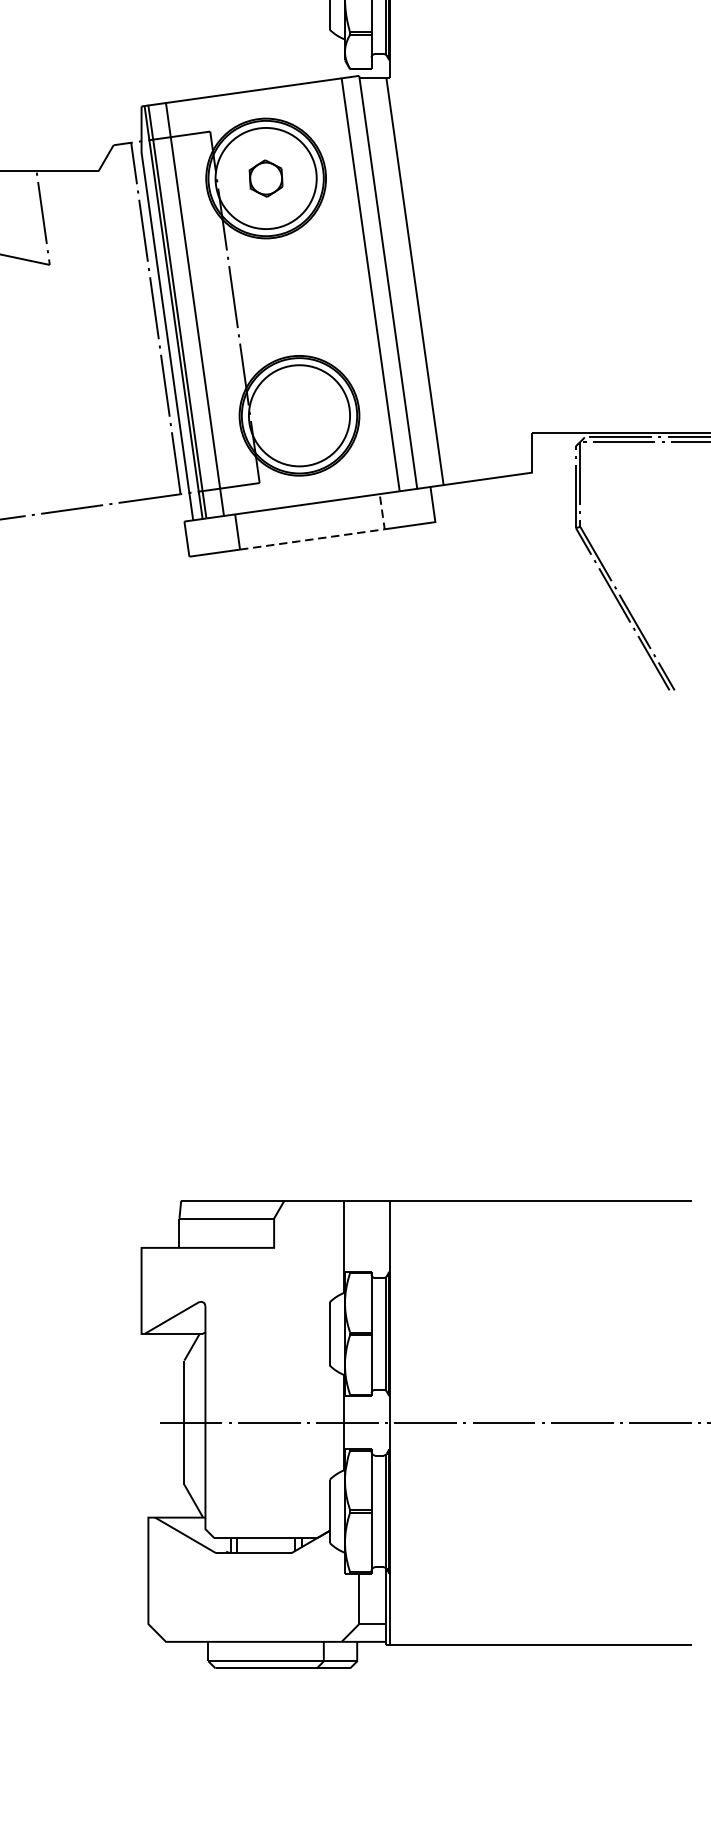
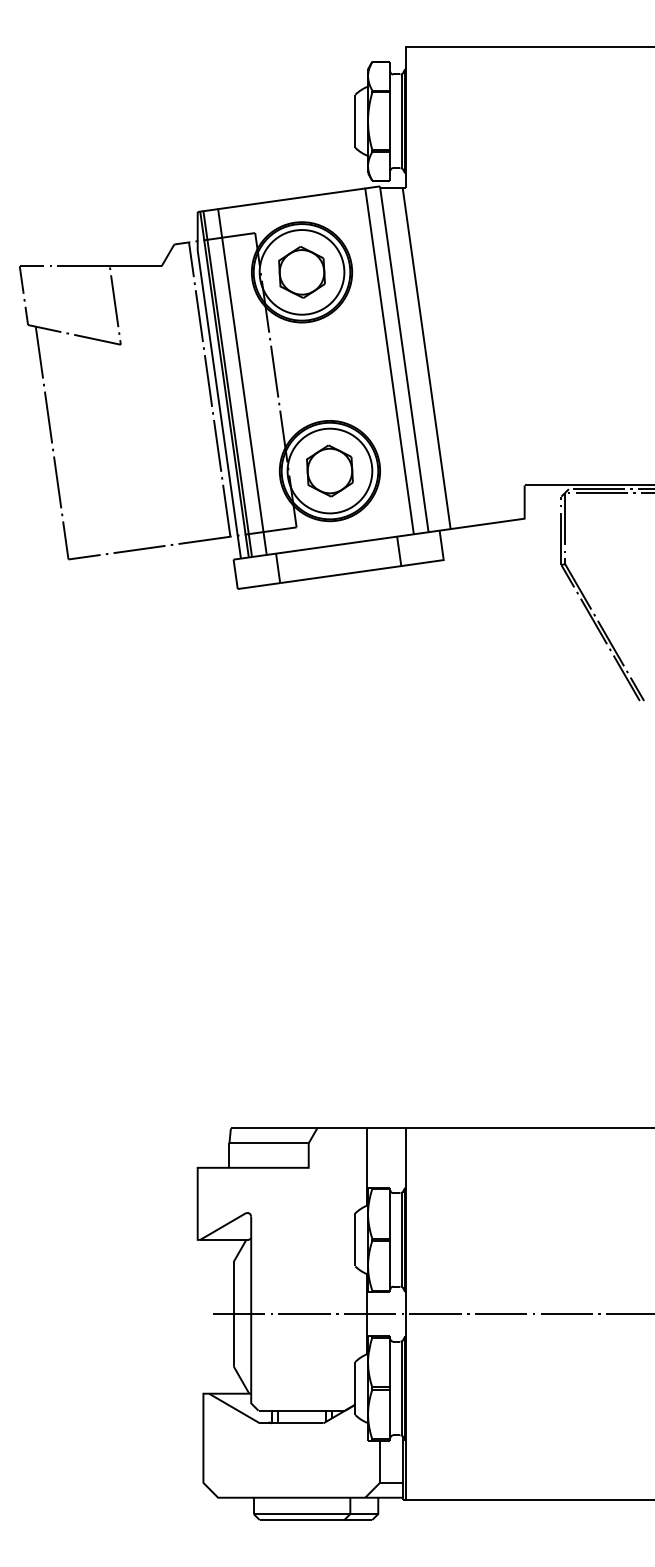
part: (265, 178) -> (301, 272), size x1.67
part: (298, 415) -> (329, 470), added
line: (331, 536) -> (356, 572), dashed -> solid

